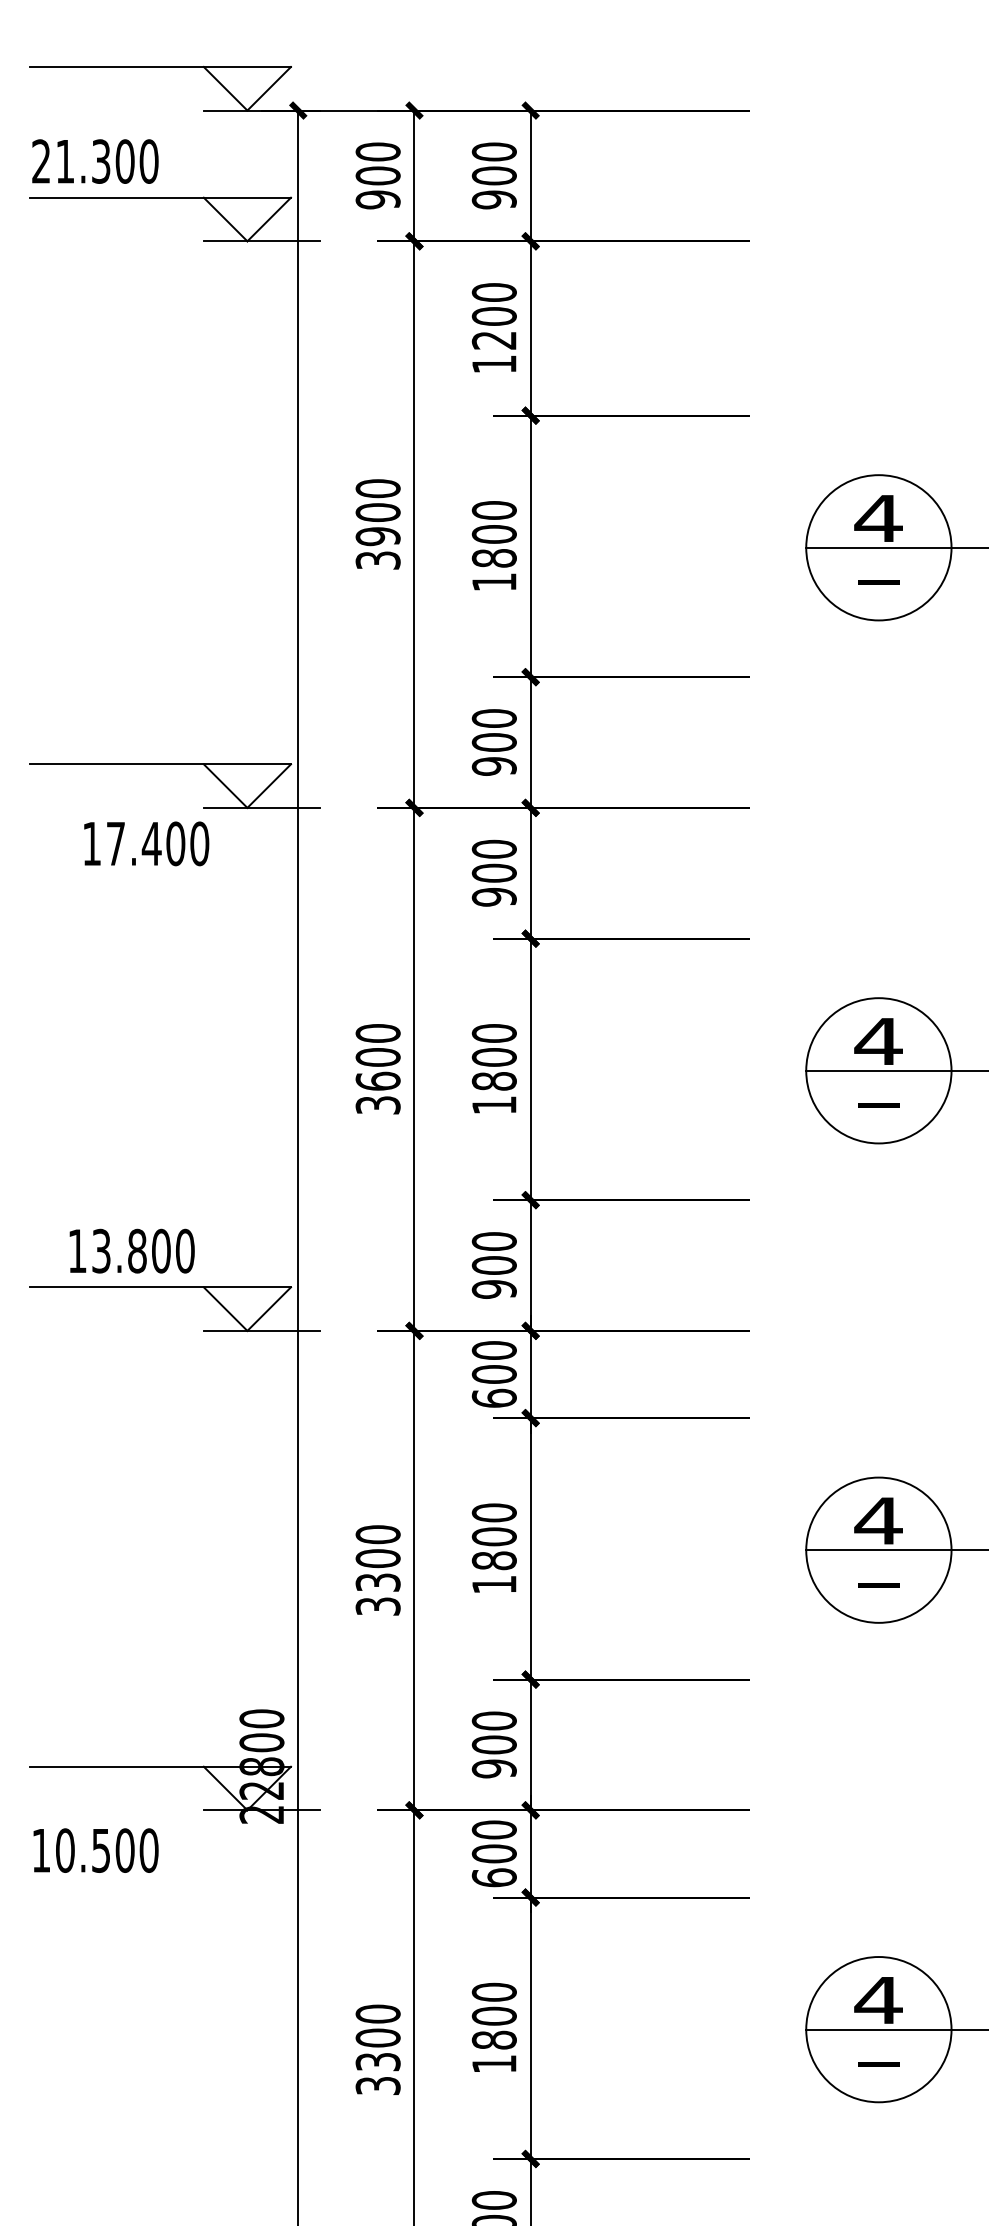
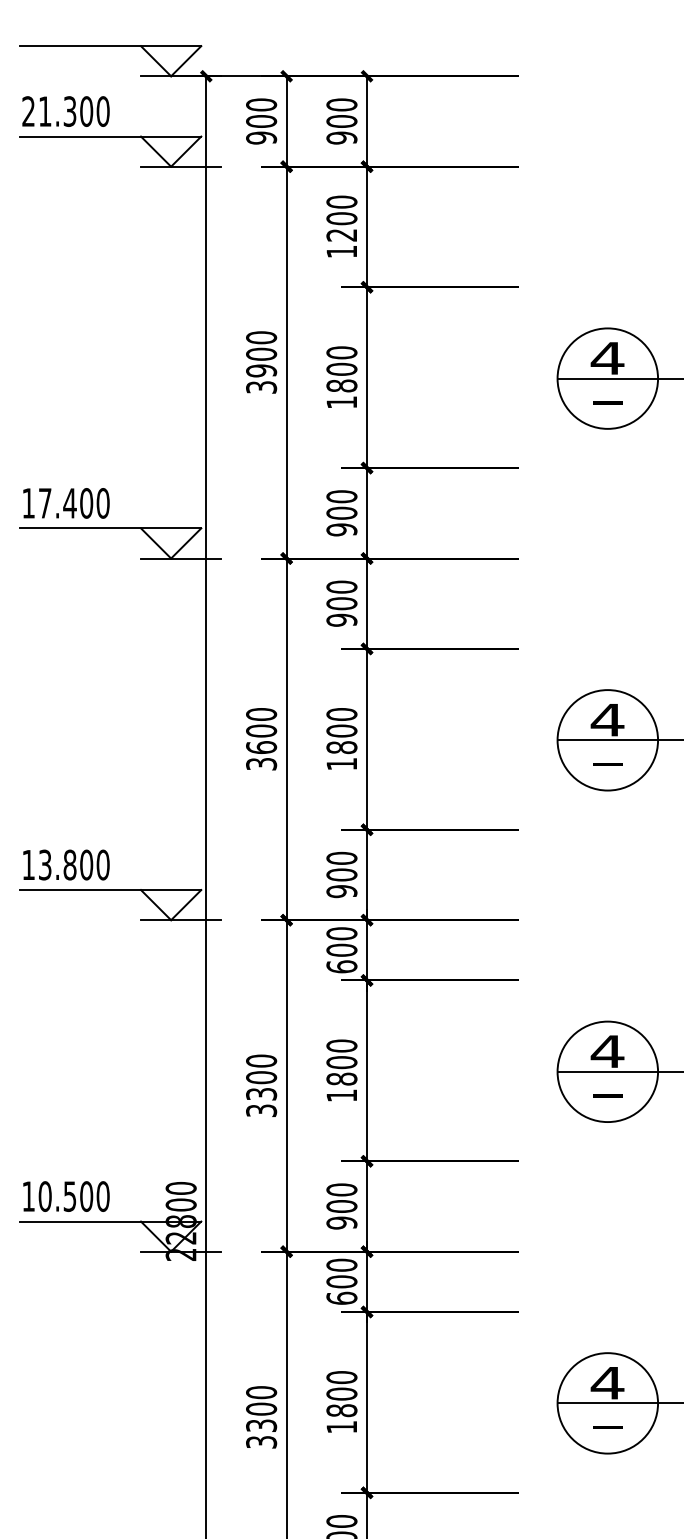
text: (146, 844) -> (66, 503), moved
text: (132, 1250) -> (66, 864), moved
text: (96, 1850) -> (66, 1196), moved

